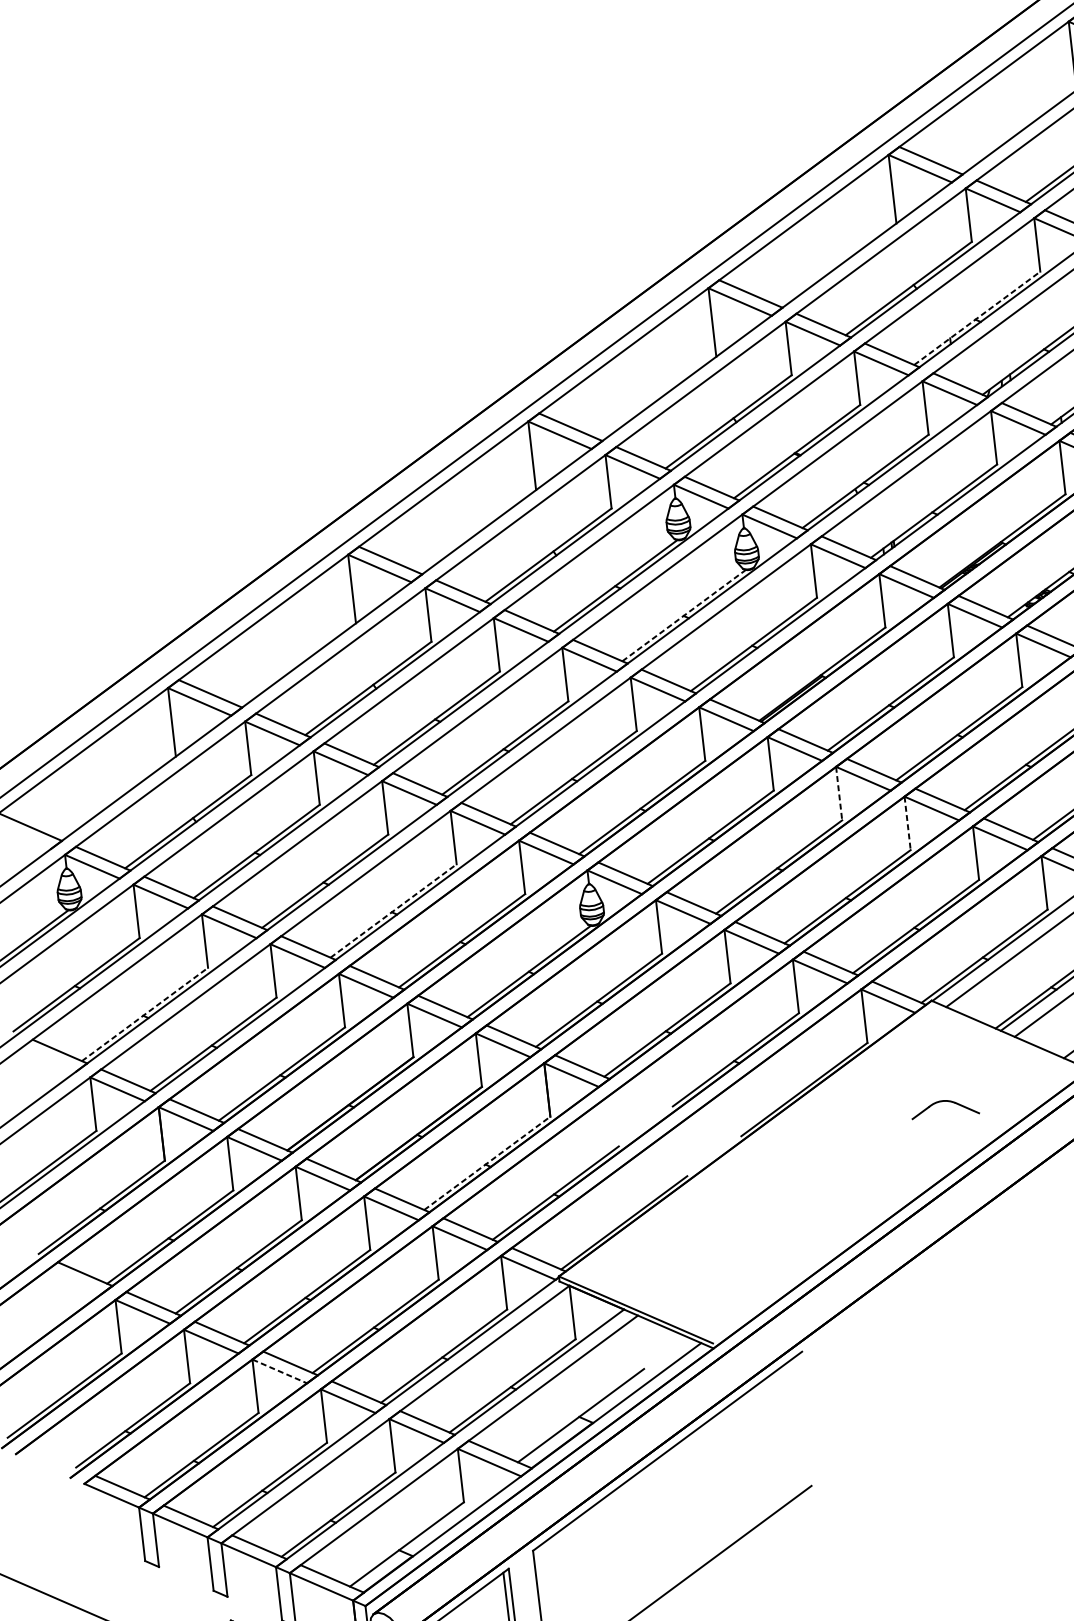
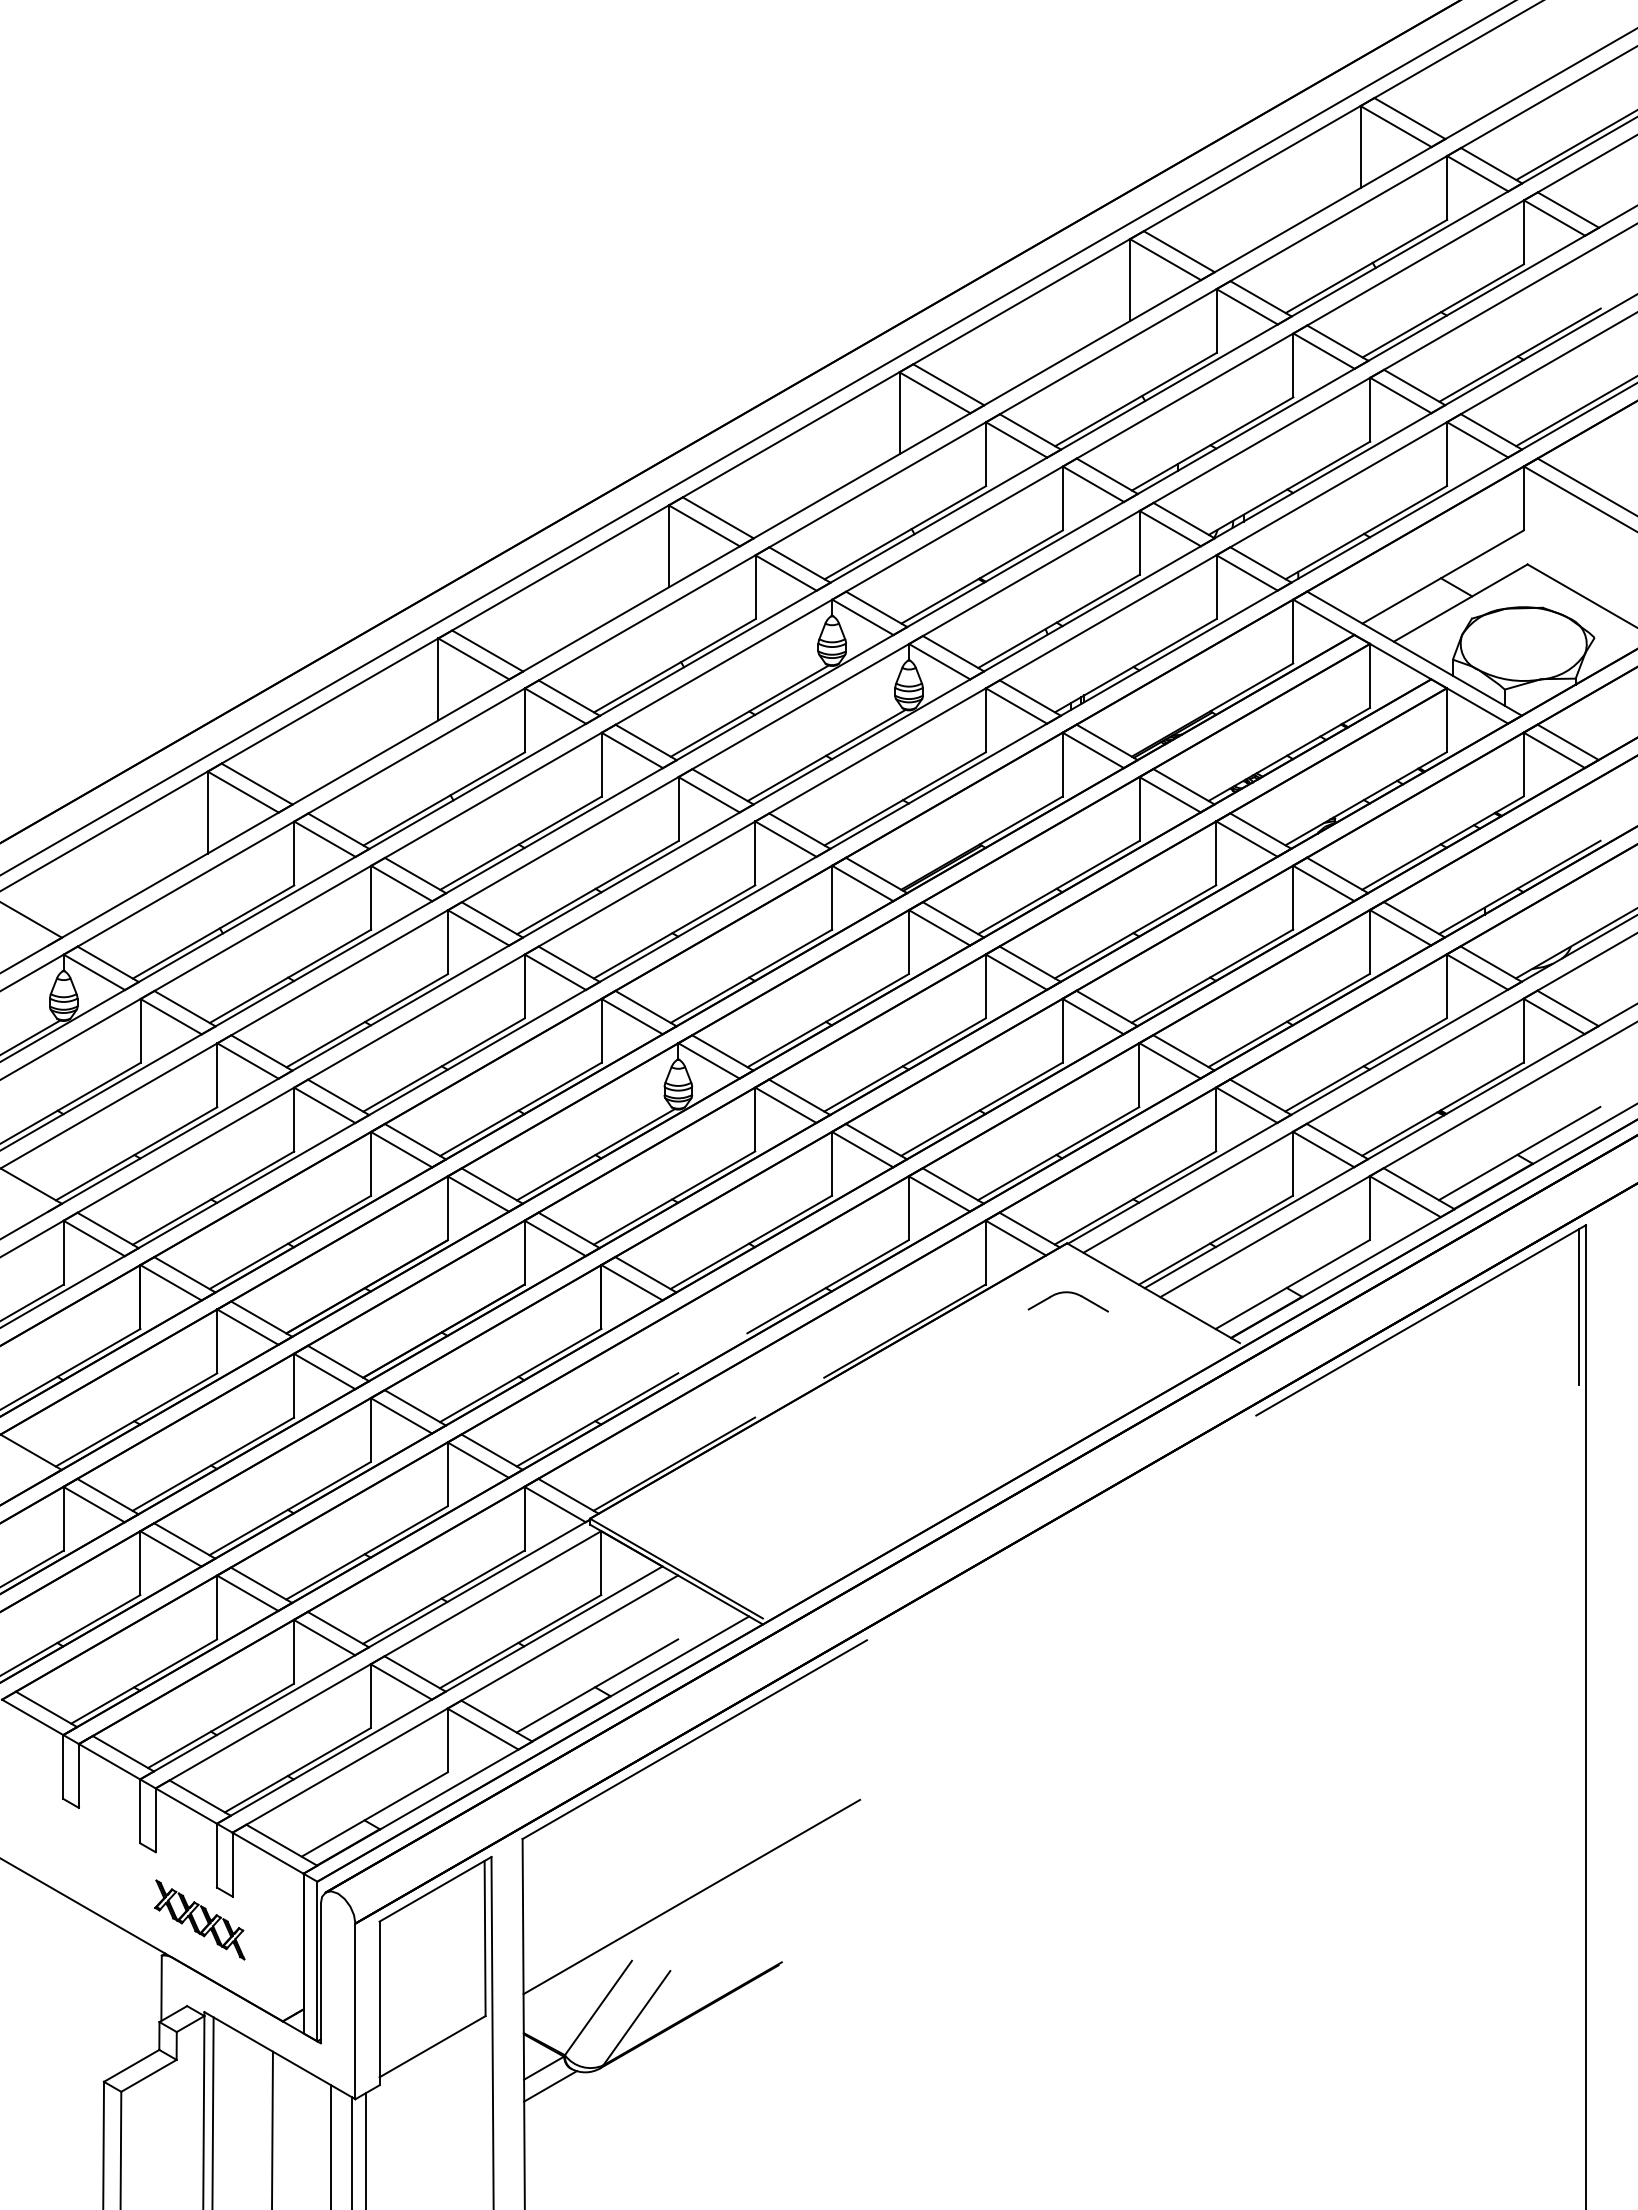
line: (977, 317) -> (1213, 443), dashed -> solid
line: (684, 615) -> (827, 755), dashed -> solid
line: (838, 793) -> (985, 986), dashed -> solid
line: (907, 823) -> (1062, 1030), dashed -> solid
line: (393, 910) -> (444, 1064), dashed -> solid
line: (145, 1014) -> (137, 1153), dashed -> solid
part: (943, 1102) -> (1067, 1293), moved
line: (487, 1163) -> (521, 1375), dashed -> solid
line: (280, 1371) -> (248, 1593), dashed -> solid

